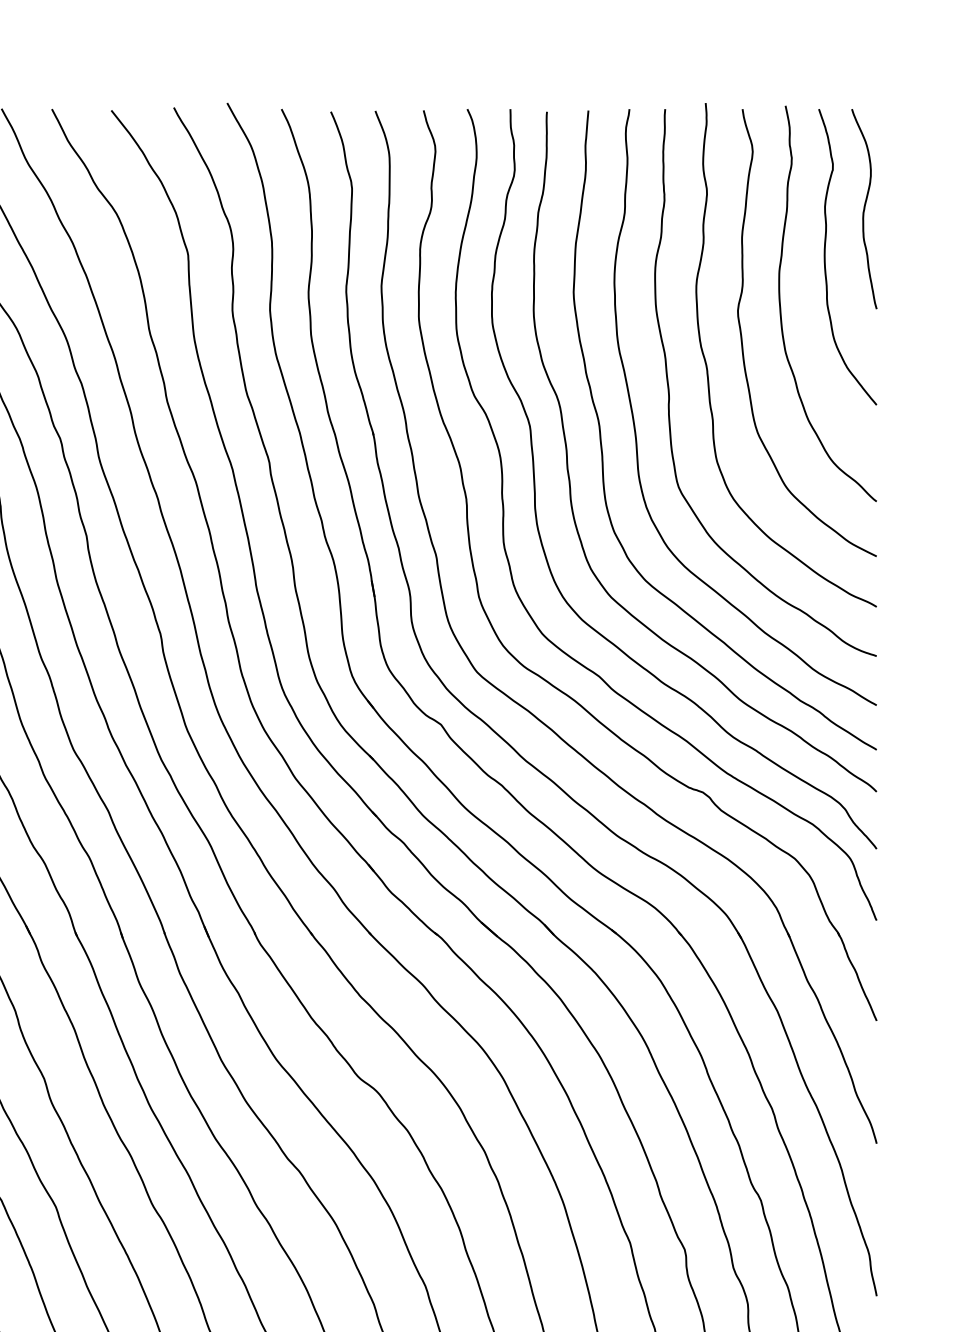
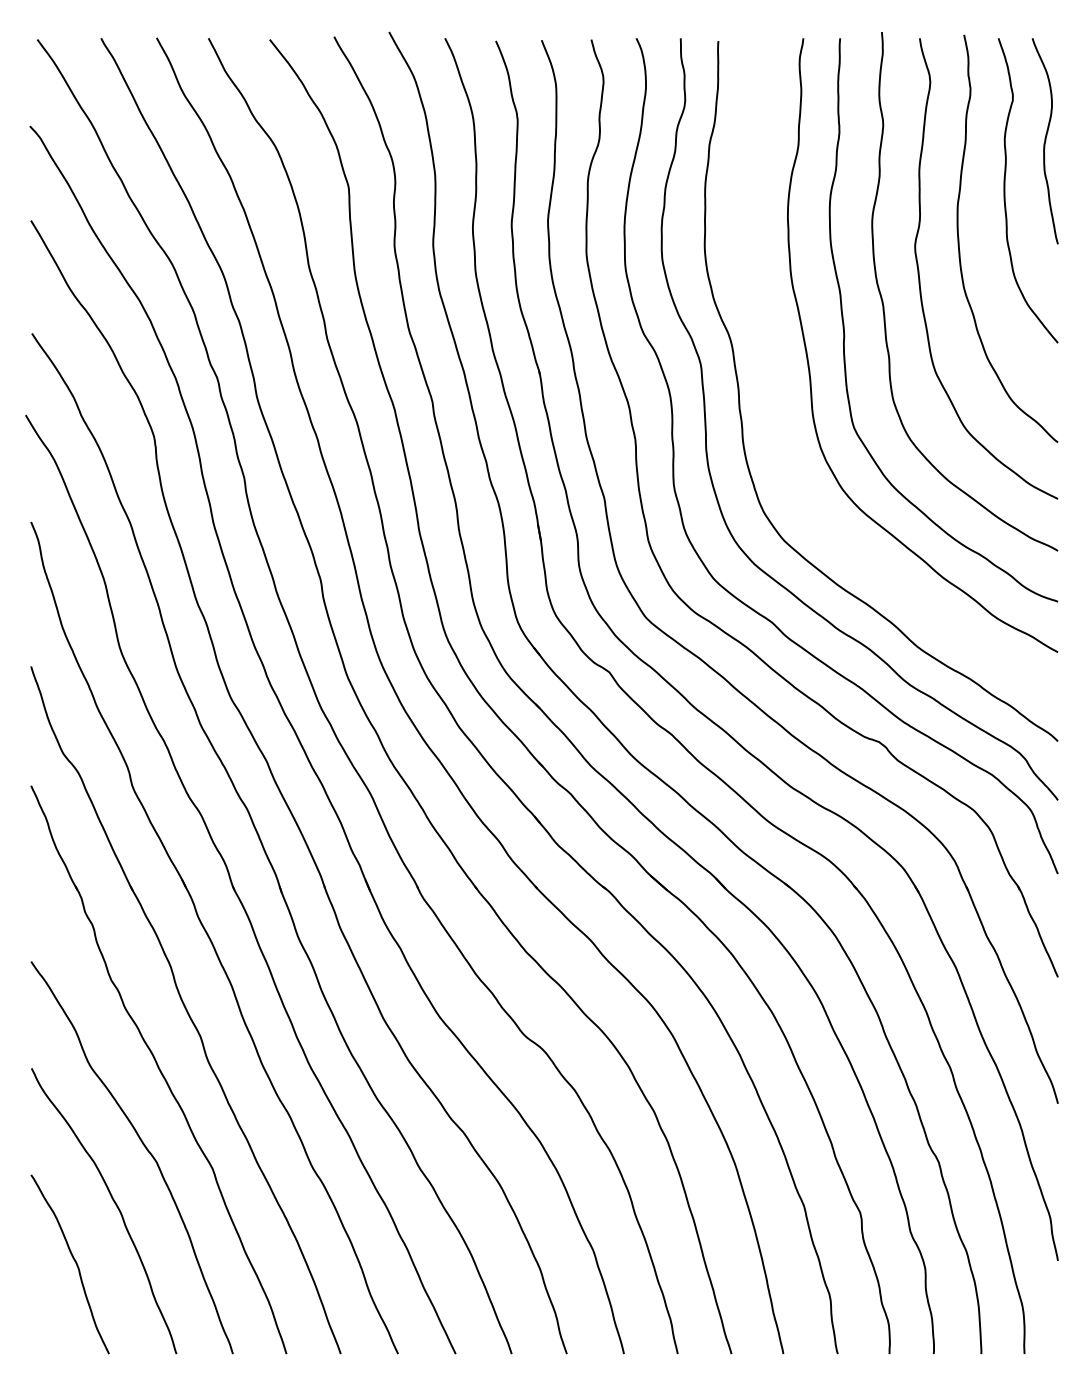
curve: (602, 444) -> (775, 383), removed

